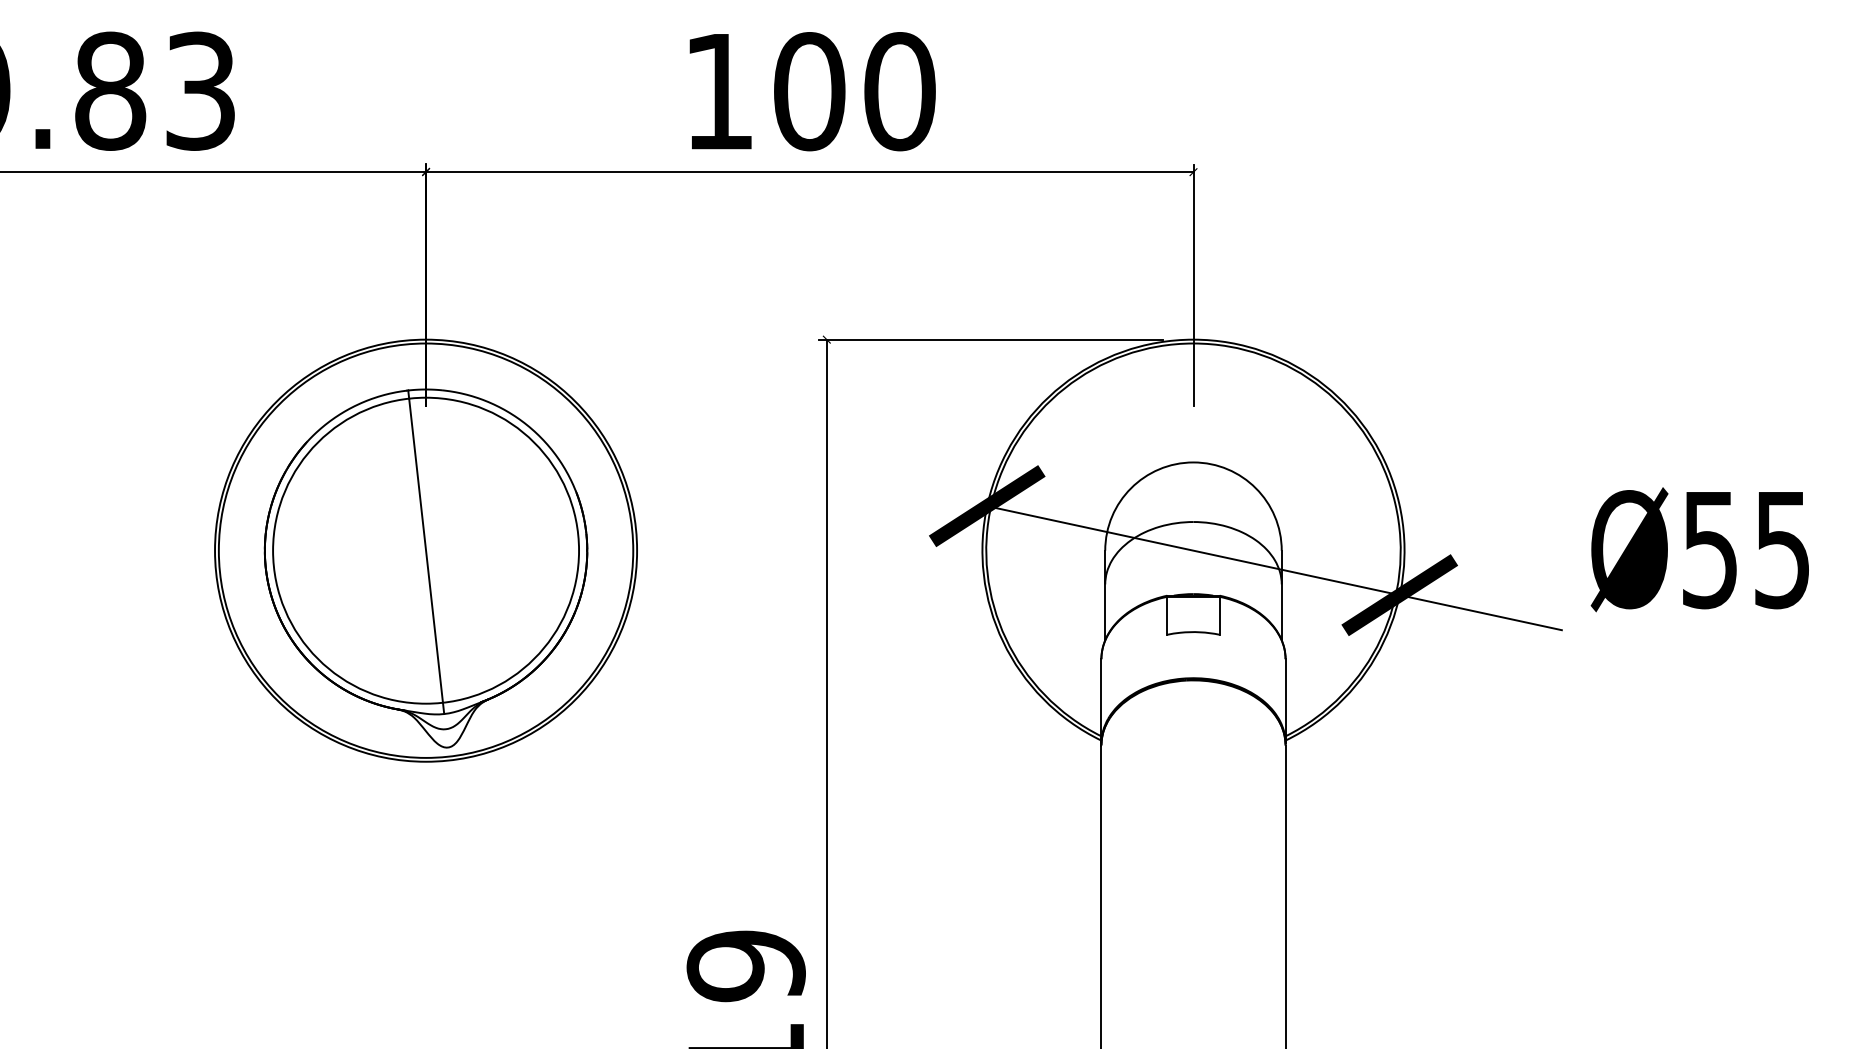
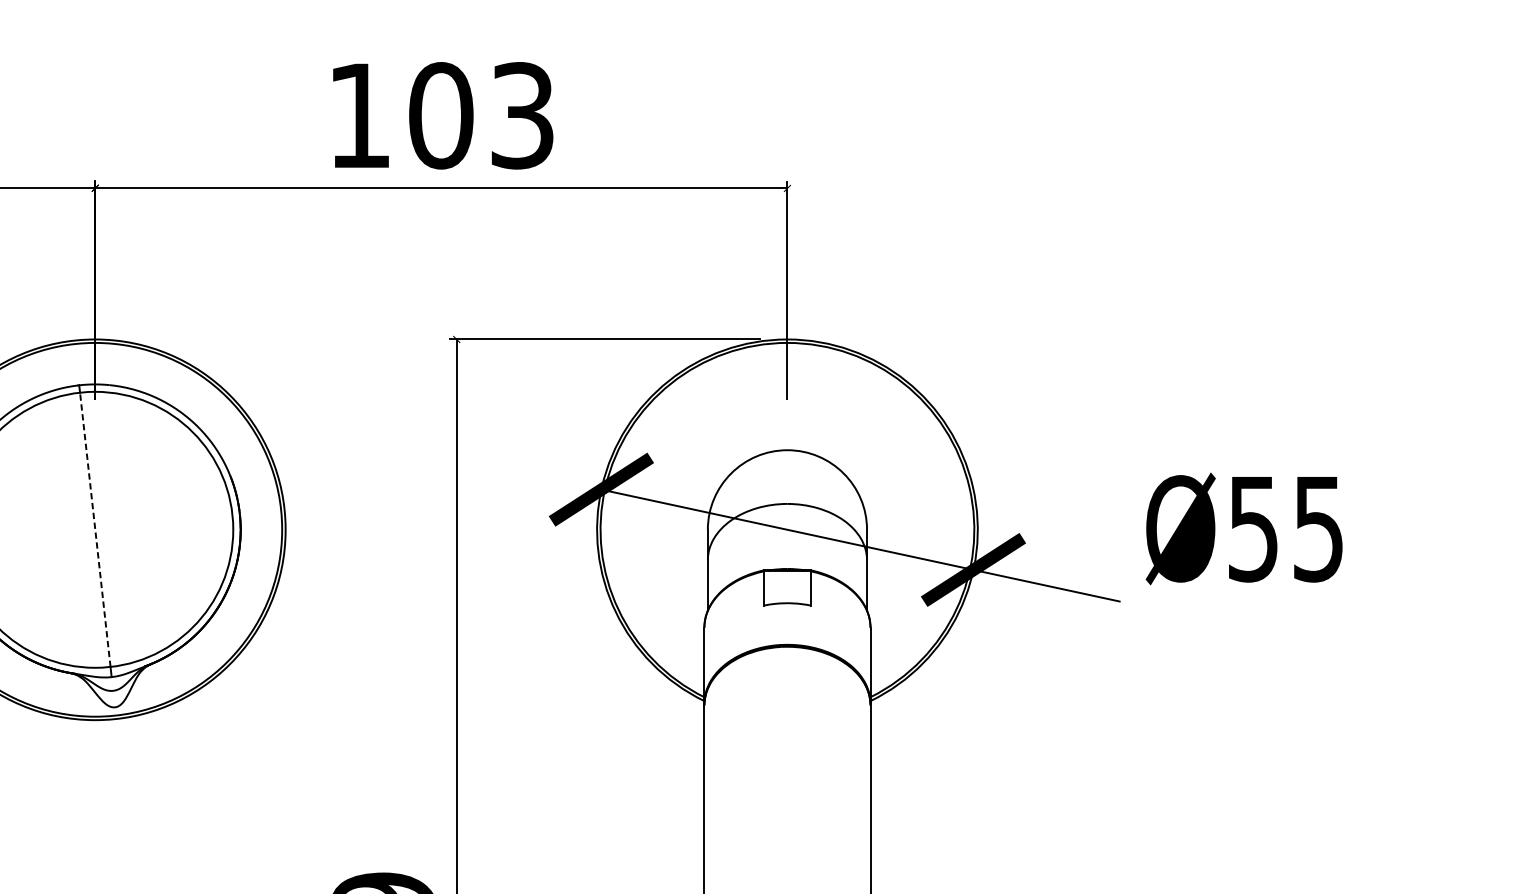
text: (899, 91) -> (522, 115), 100 -> 103
line: (426, 550) -> (95, 529), solid -> dashed

